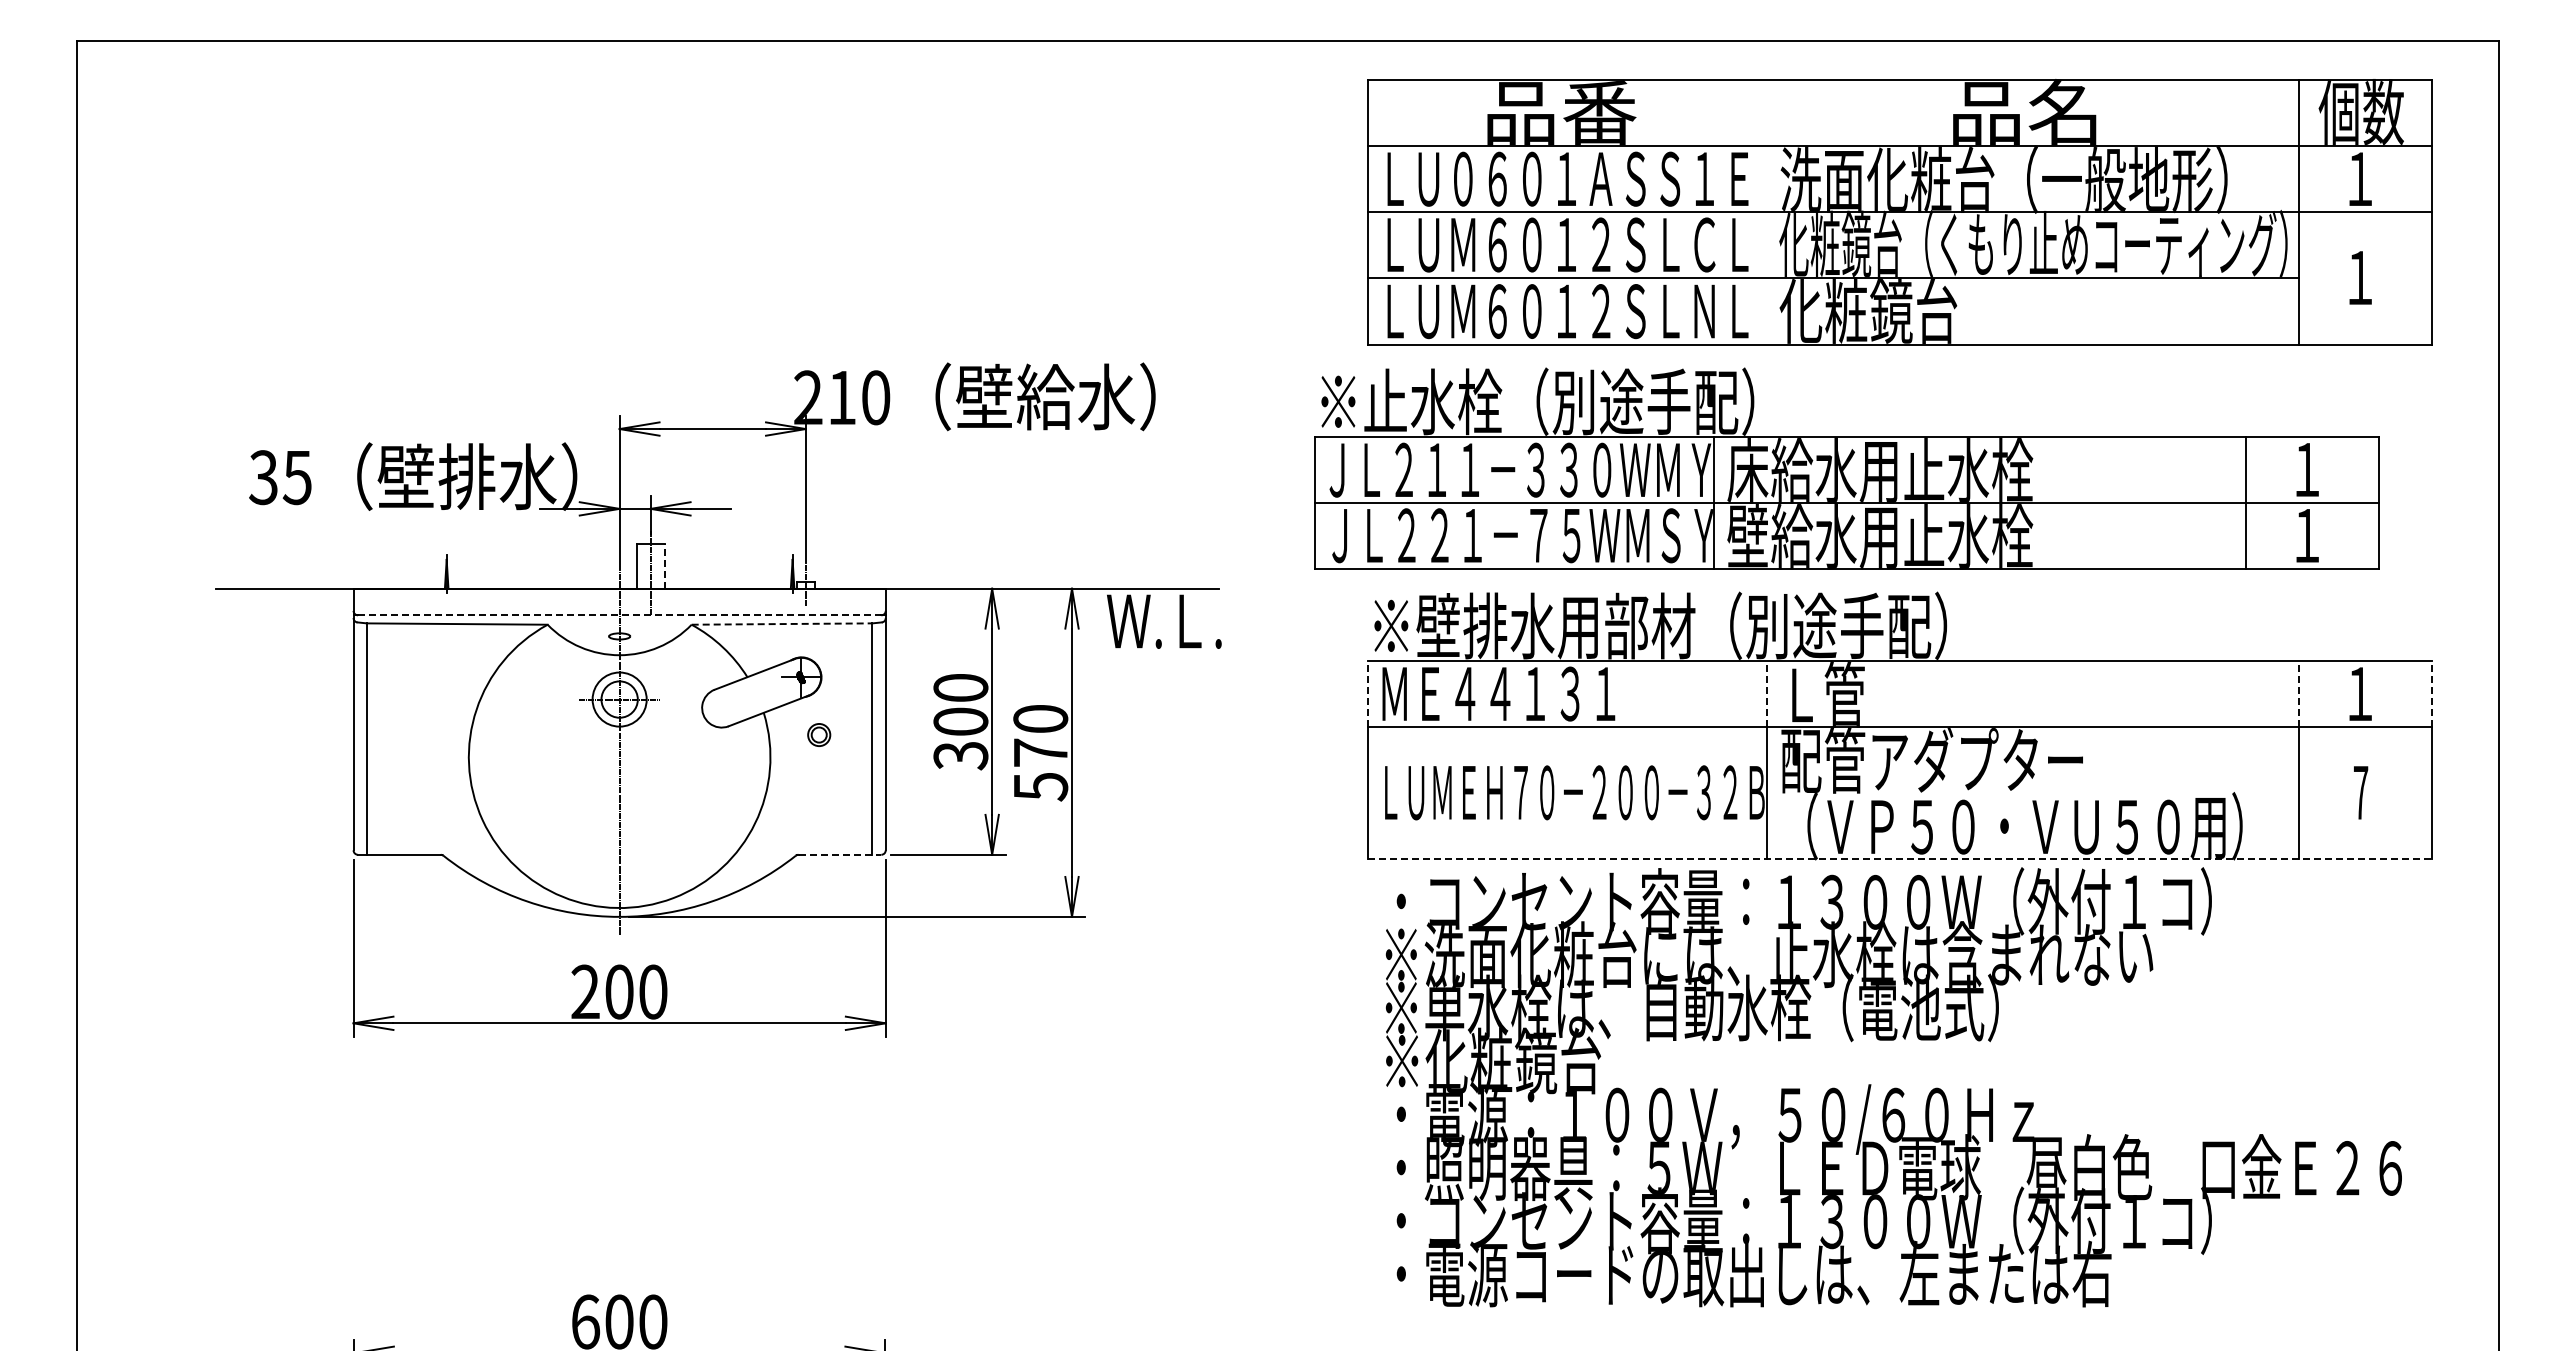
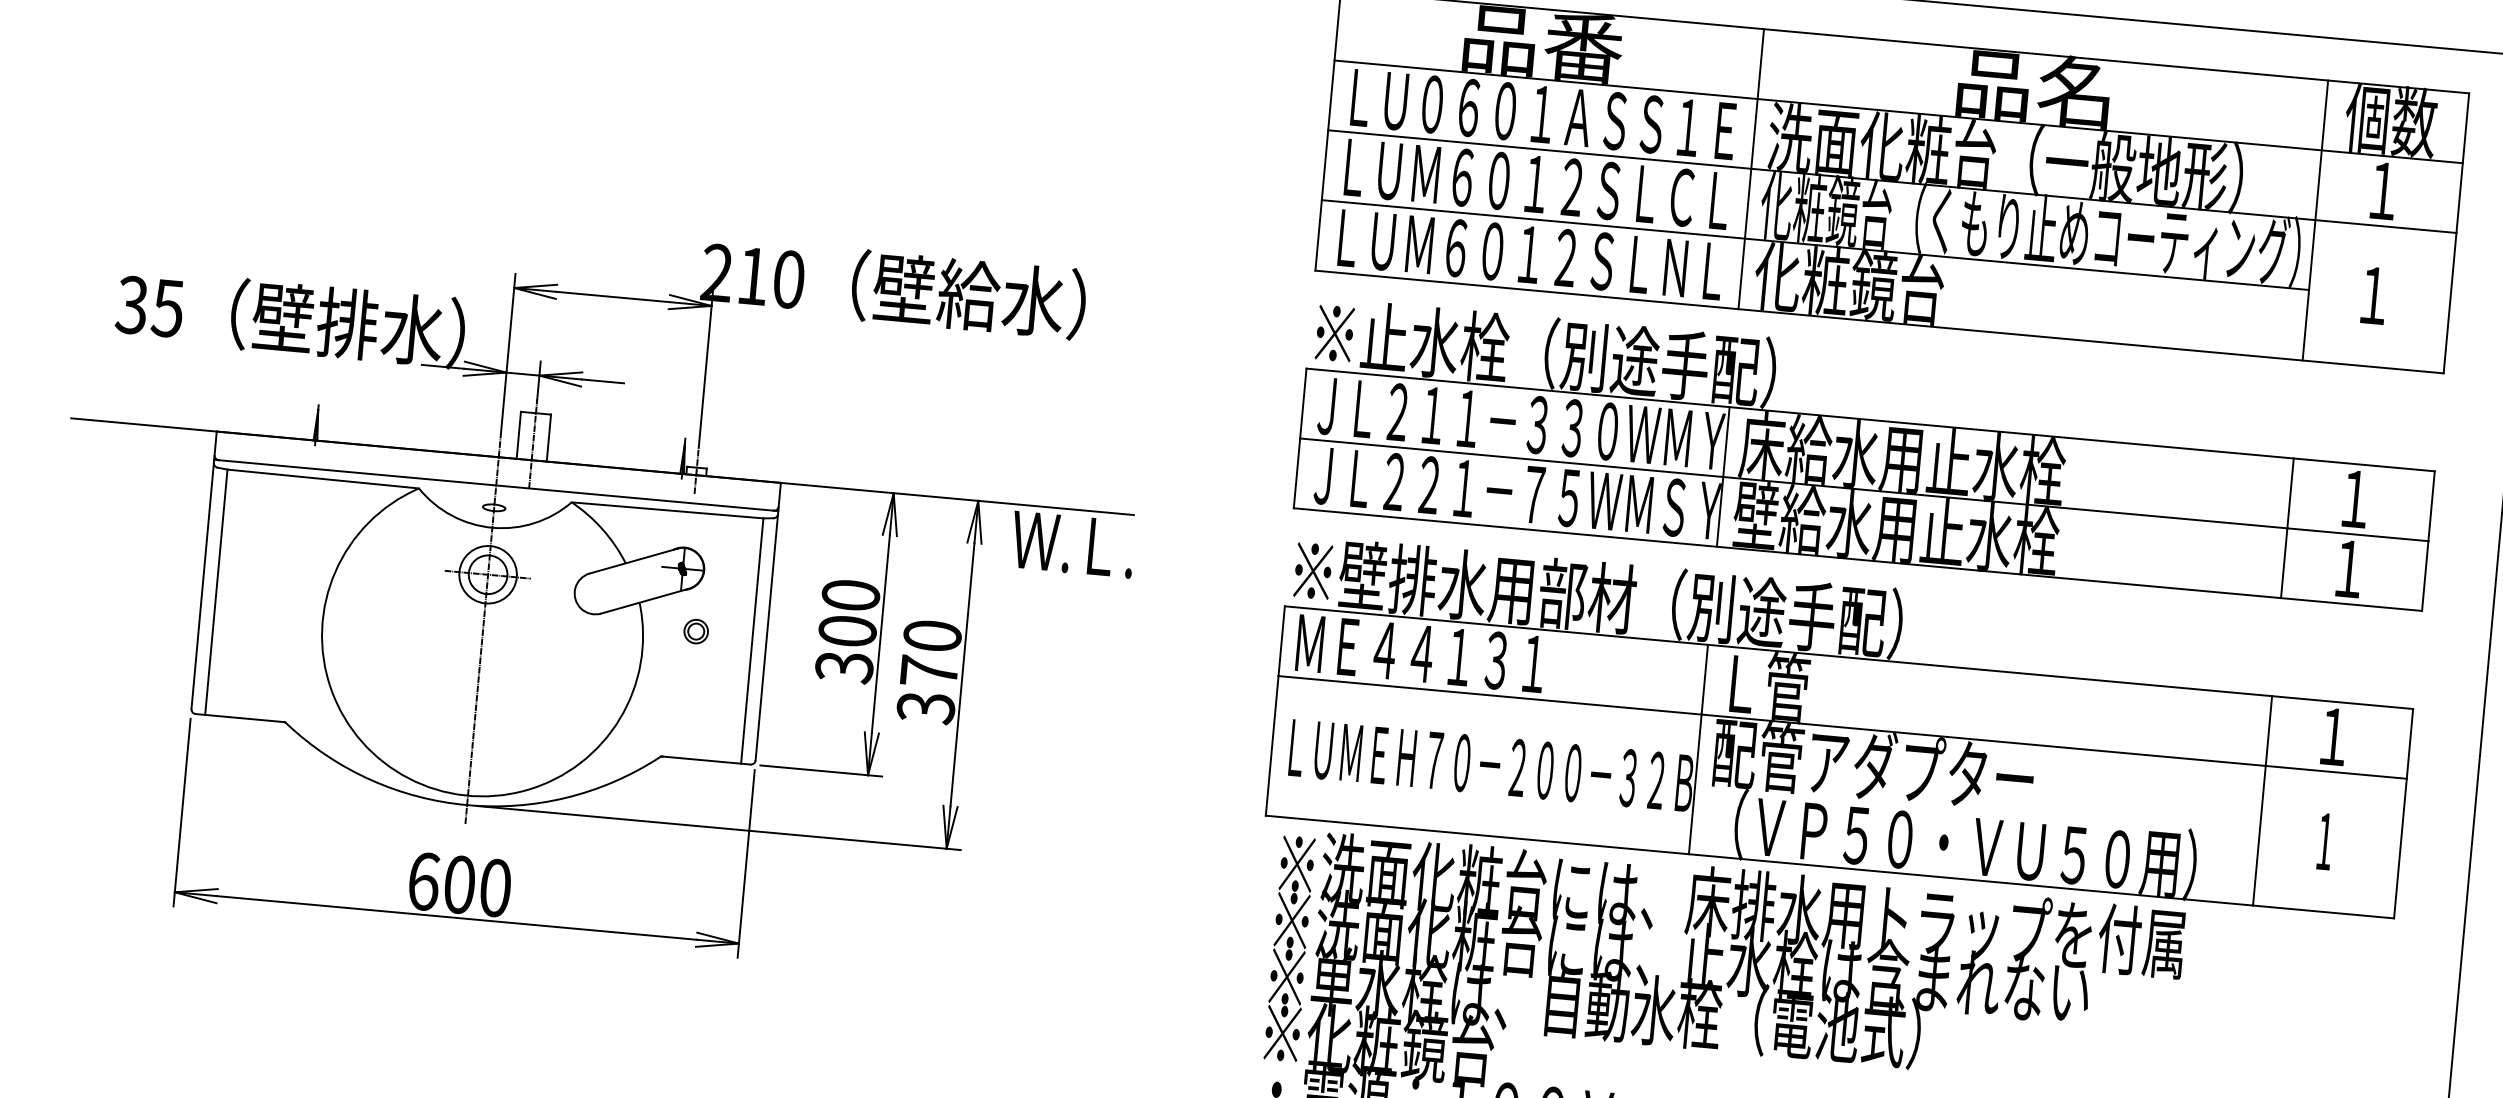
line: (1766, 212) -> (1750, 169), added
part: (1846, 468) -> (1867, 453), moved
line: (664, 566) -> (548, 438), dashed -> solid
line: (619, 615) -> (496, 485), dashed -> solid
line: (782, 624) -> (667, 510), dashed -> solid
line: (1367, 694) -> (1281, 641), dashed -> solid
line: (1766, 694) -> (1704, 680), dashed -> solid
line: (2299, 694) -> (2269, 731), dashed -> solid
line: (2432, 694) -> (2410, 744), dashed -> solid
text: (1040, 787) -> (925, 708), 570 -> 370
text: (2361, 792) -> (2325, 841), 7 -> 1
line: (840, 854) -> (707, 760), dashed -> solid
line: (1900, 858) -> (1830, 866), dashed -> solid
text: (1811, 901) -> (1732, 903), ・コンセント容量：１３００Ｗ（外付１コ） -> ※洗面化粧台には、床排水用トラップを付属
text: (585, 991) -> (423, 880), 200 -> 600

